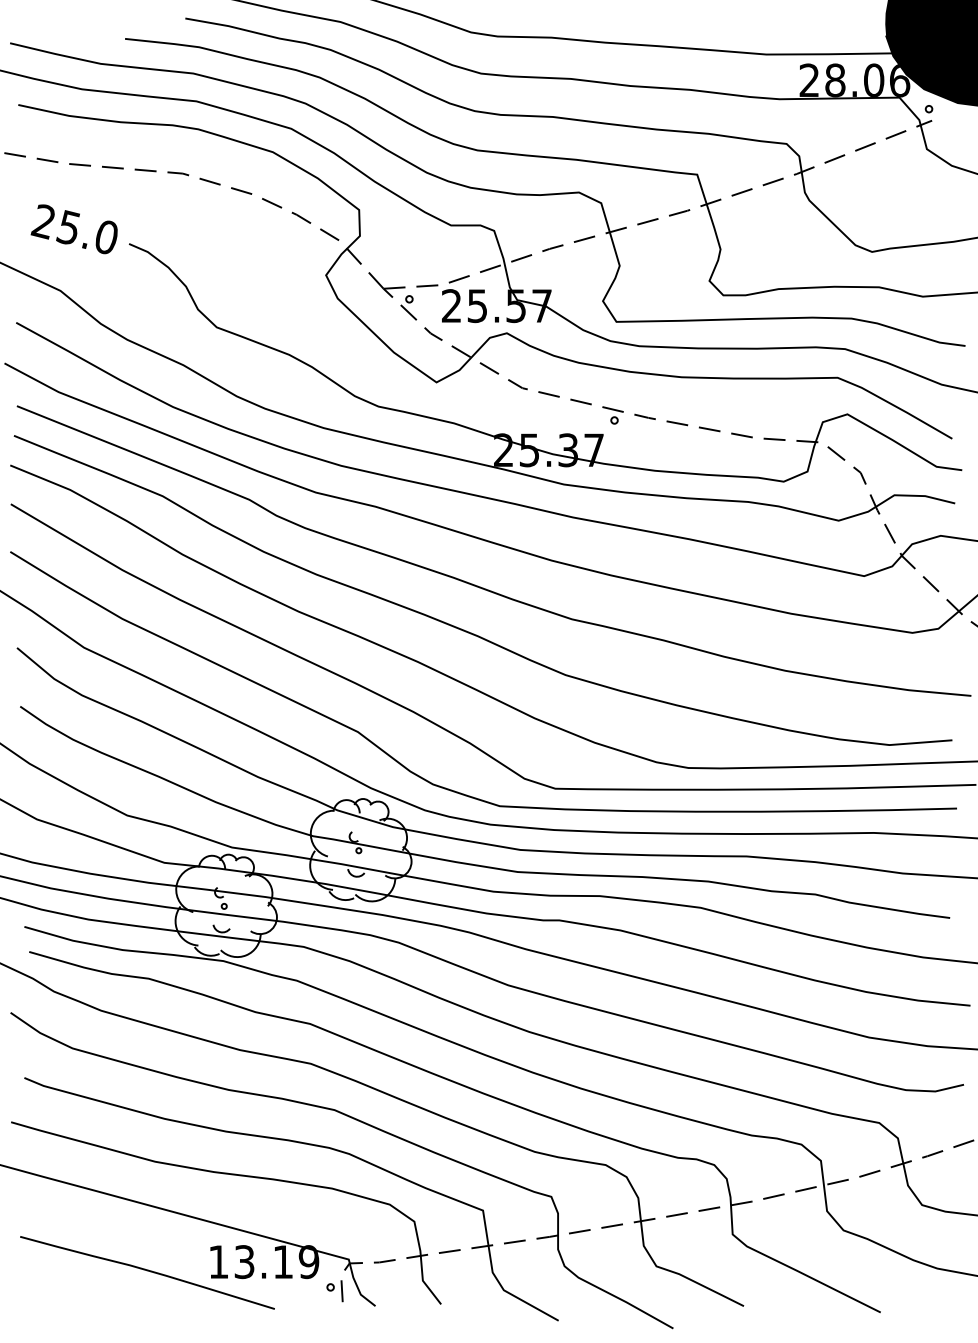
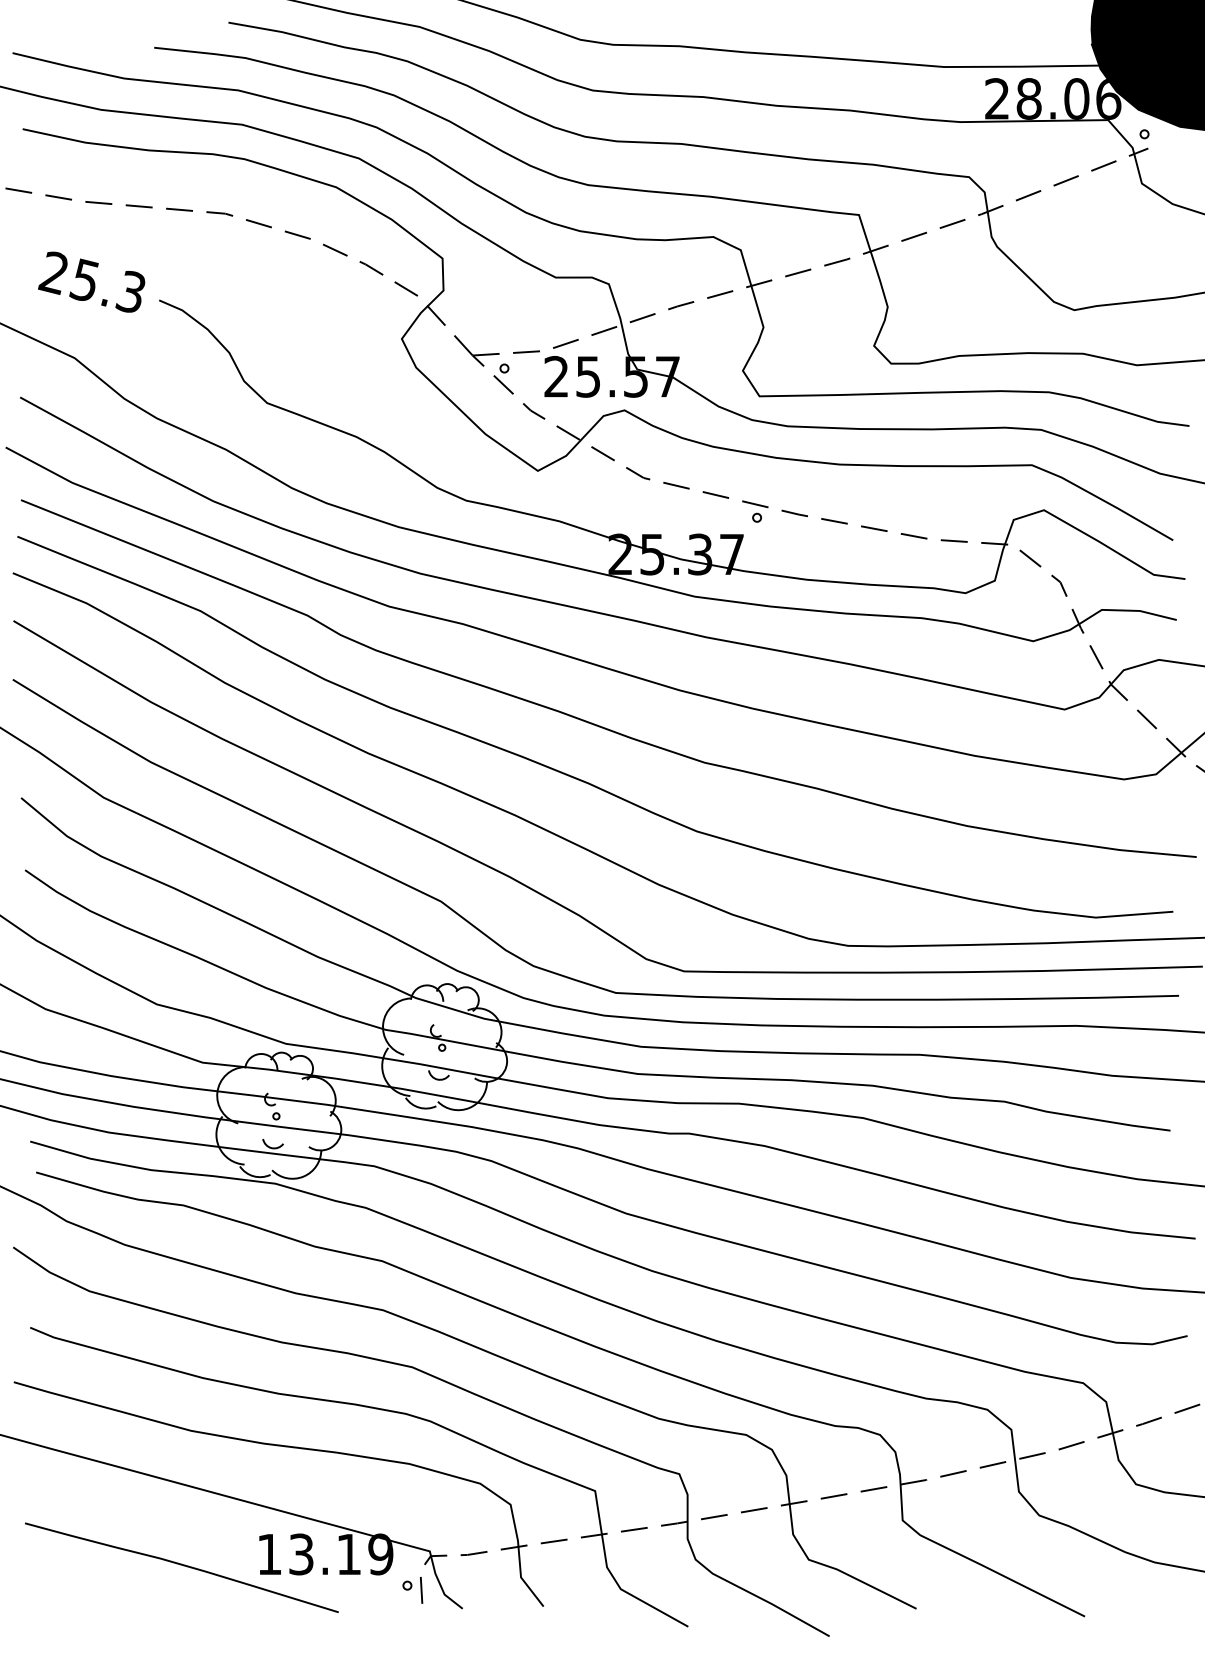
text: (105, 237) -> (130, 292), 25.0 -> 25.3

